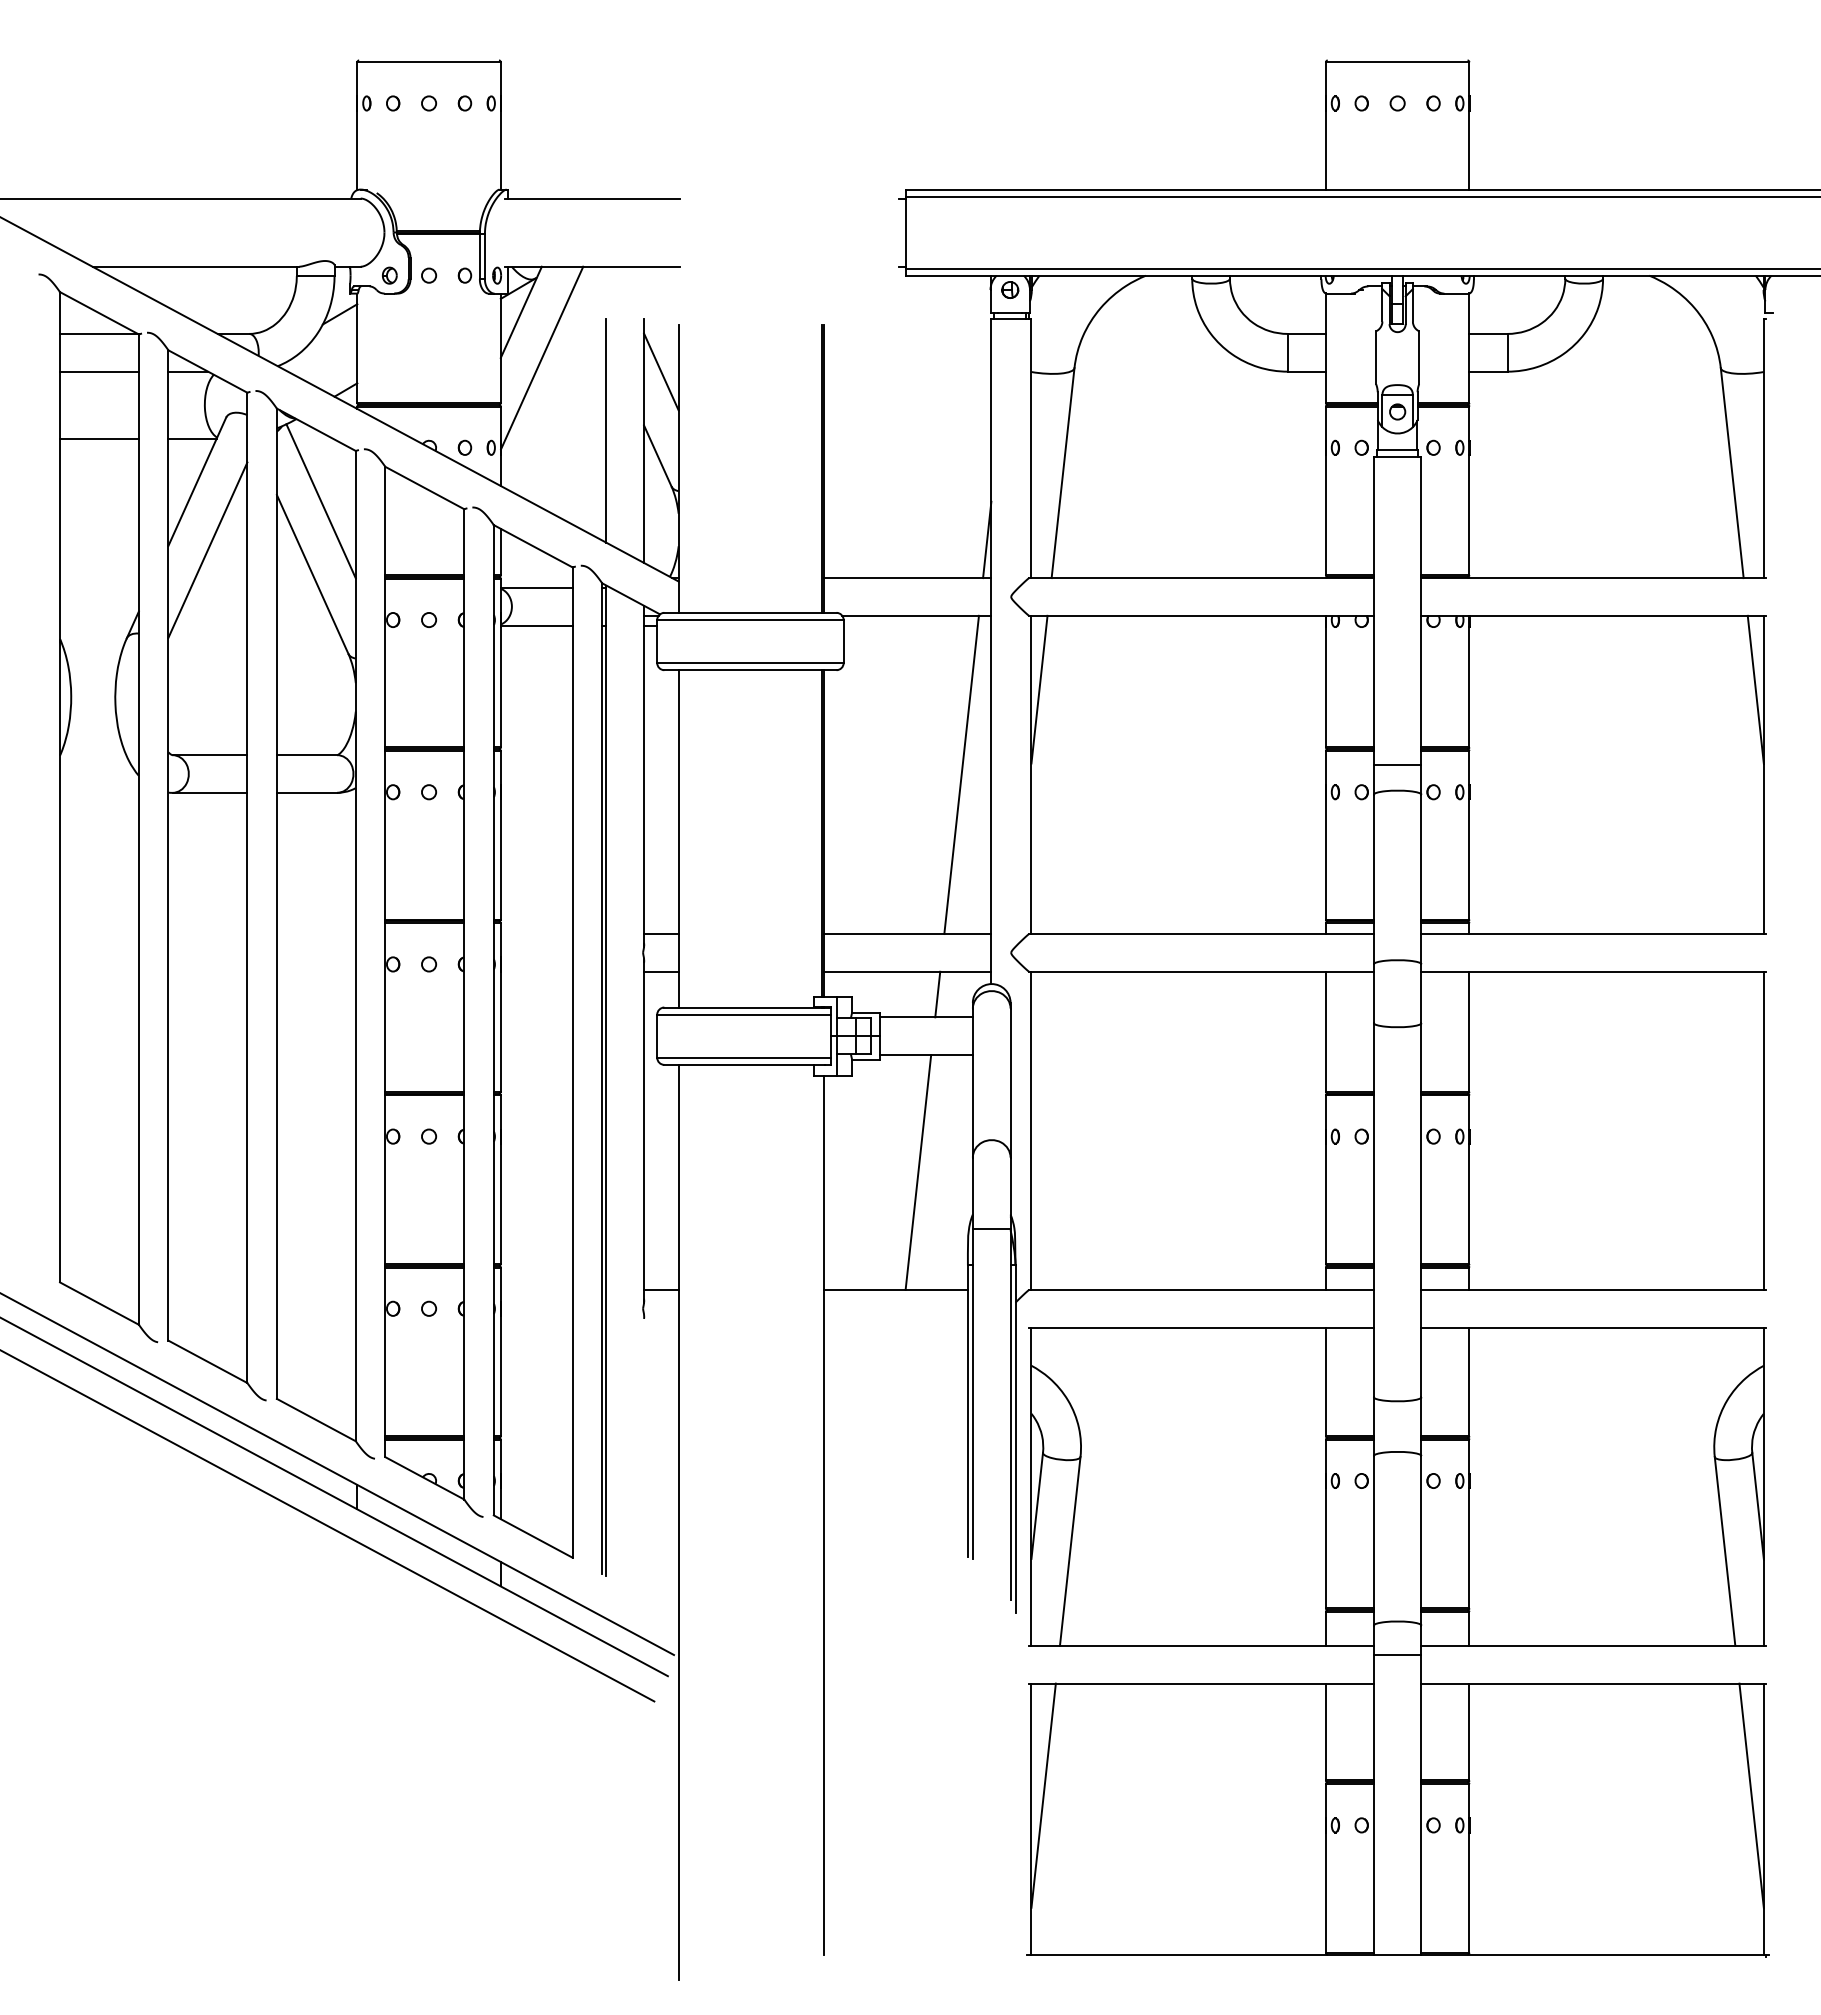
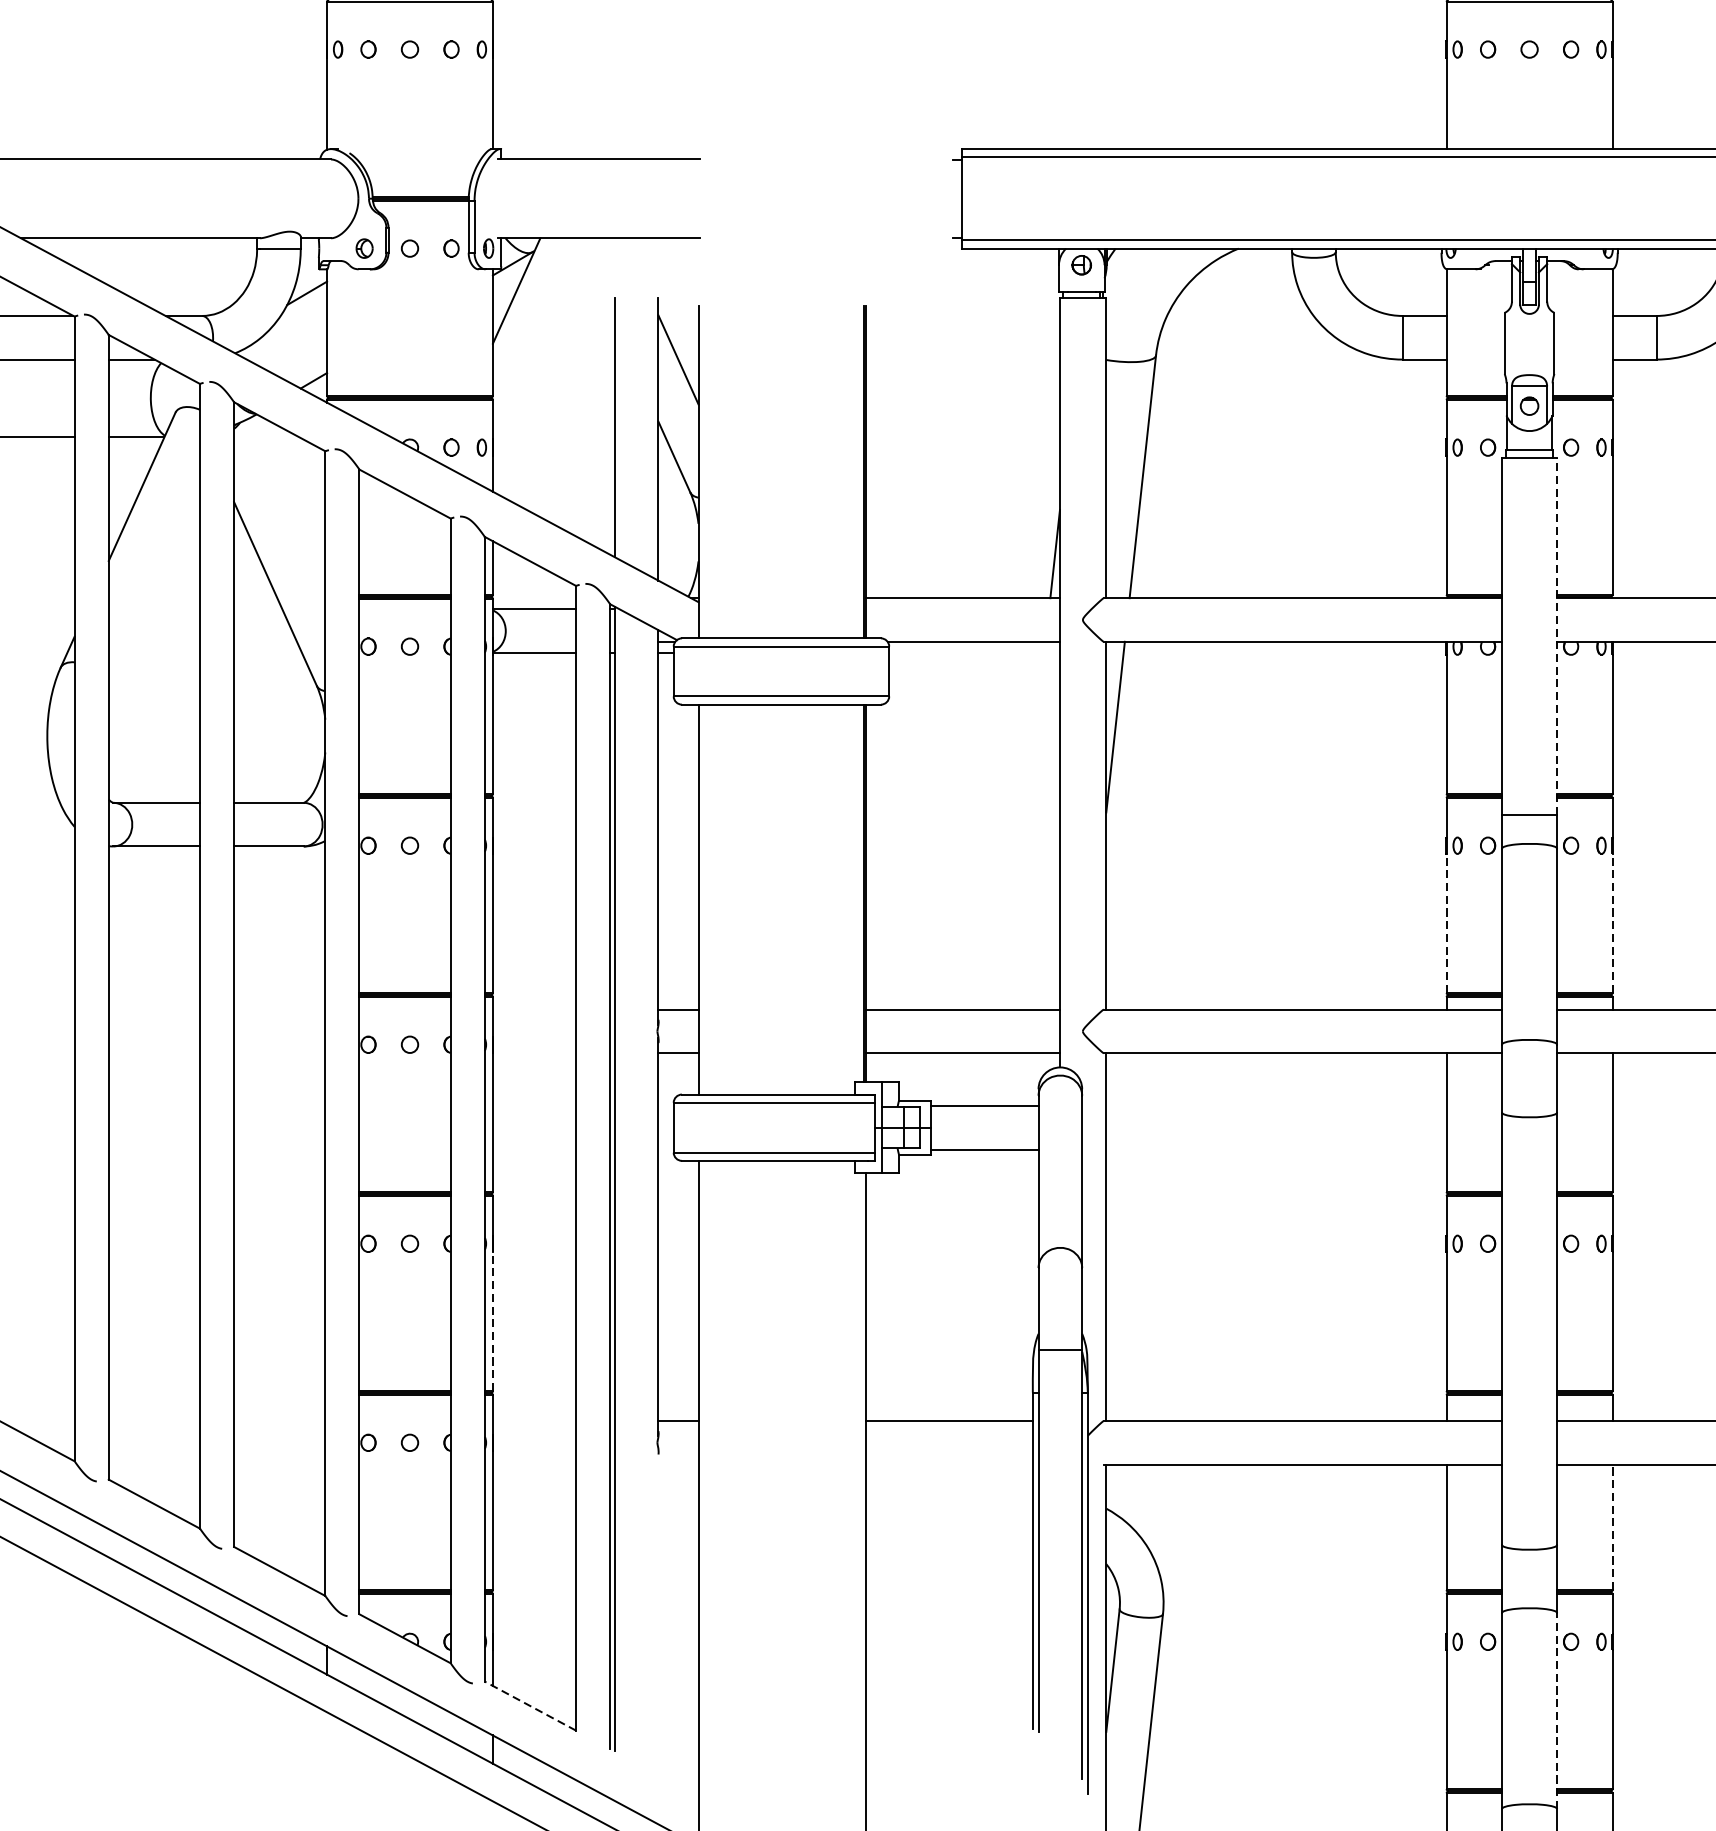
line: (542, 357) -> (541, 343), removed
line: (320, 501) -> (284, 509), removed
line: (207, 549) -> (153, 565), removed
line: (1421, 610) -> (1557, 635), solid -> dashed
line: (961, 774) -> (1025, 825), removed
line: (1325, 858) -> (1446, 922), solid -> dashed
line: (1469, 858) -> (1612, 922), solid -> dashed
line: (937, 994) -> (997, 1079), removed
line: (918, 1172) -> (975, 1285), removed
line: (500, 1203) -> (492, 1321), solid -> dashed
line: (1469, 1381) -> (1612, 1526), solid -> dashed
line: (533, 1536) -> (530, 1706), solid -> dashed
line: (1421, 1540) -> (1557, 1710), solid -> dashed

